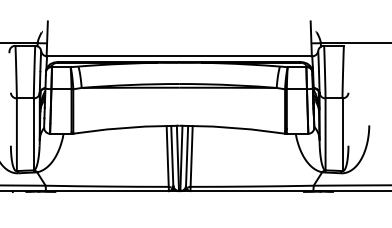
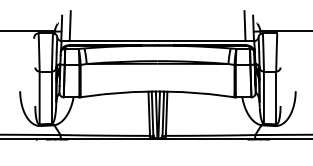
line: (57, 36) -> (69, 26), added
line: (298, 36) -> (244, 26), added

